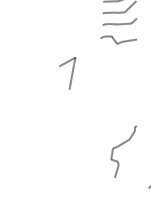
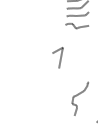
line: (70, 75) -> (59, 59), moved

